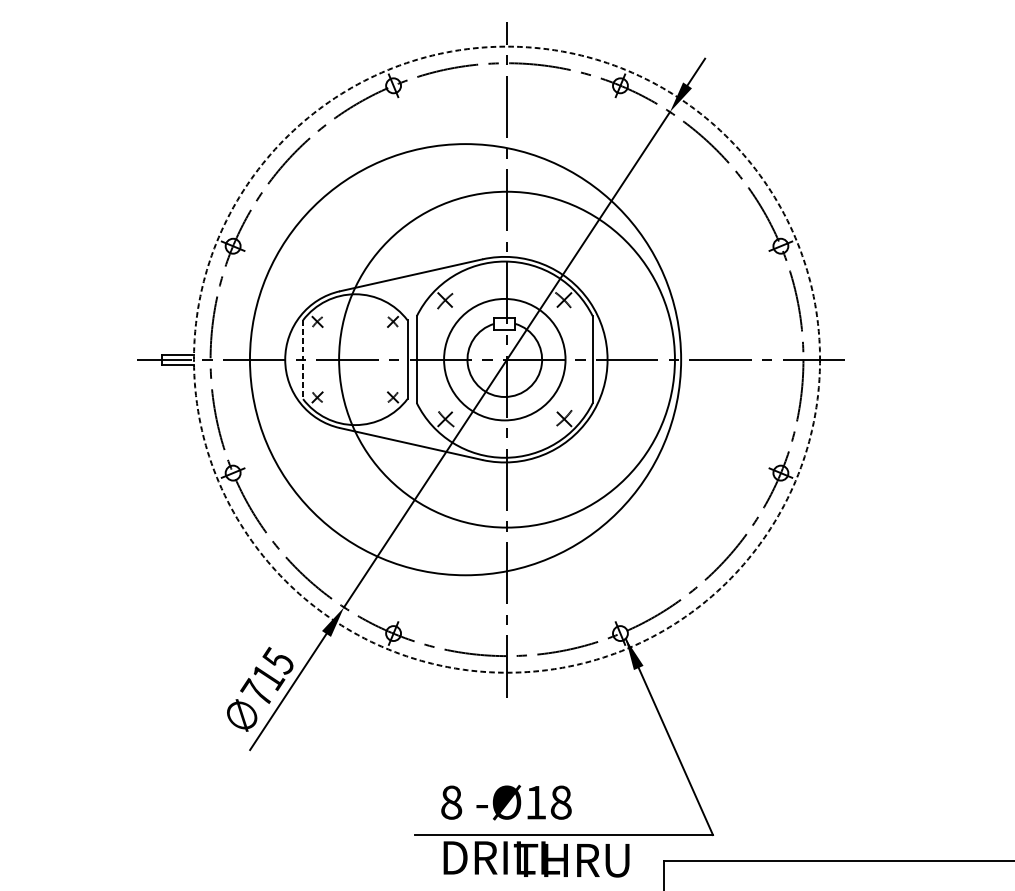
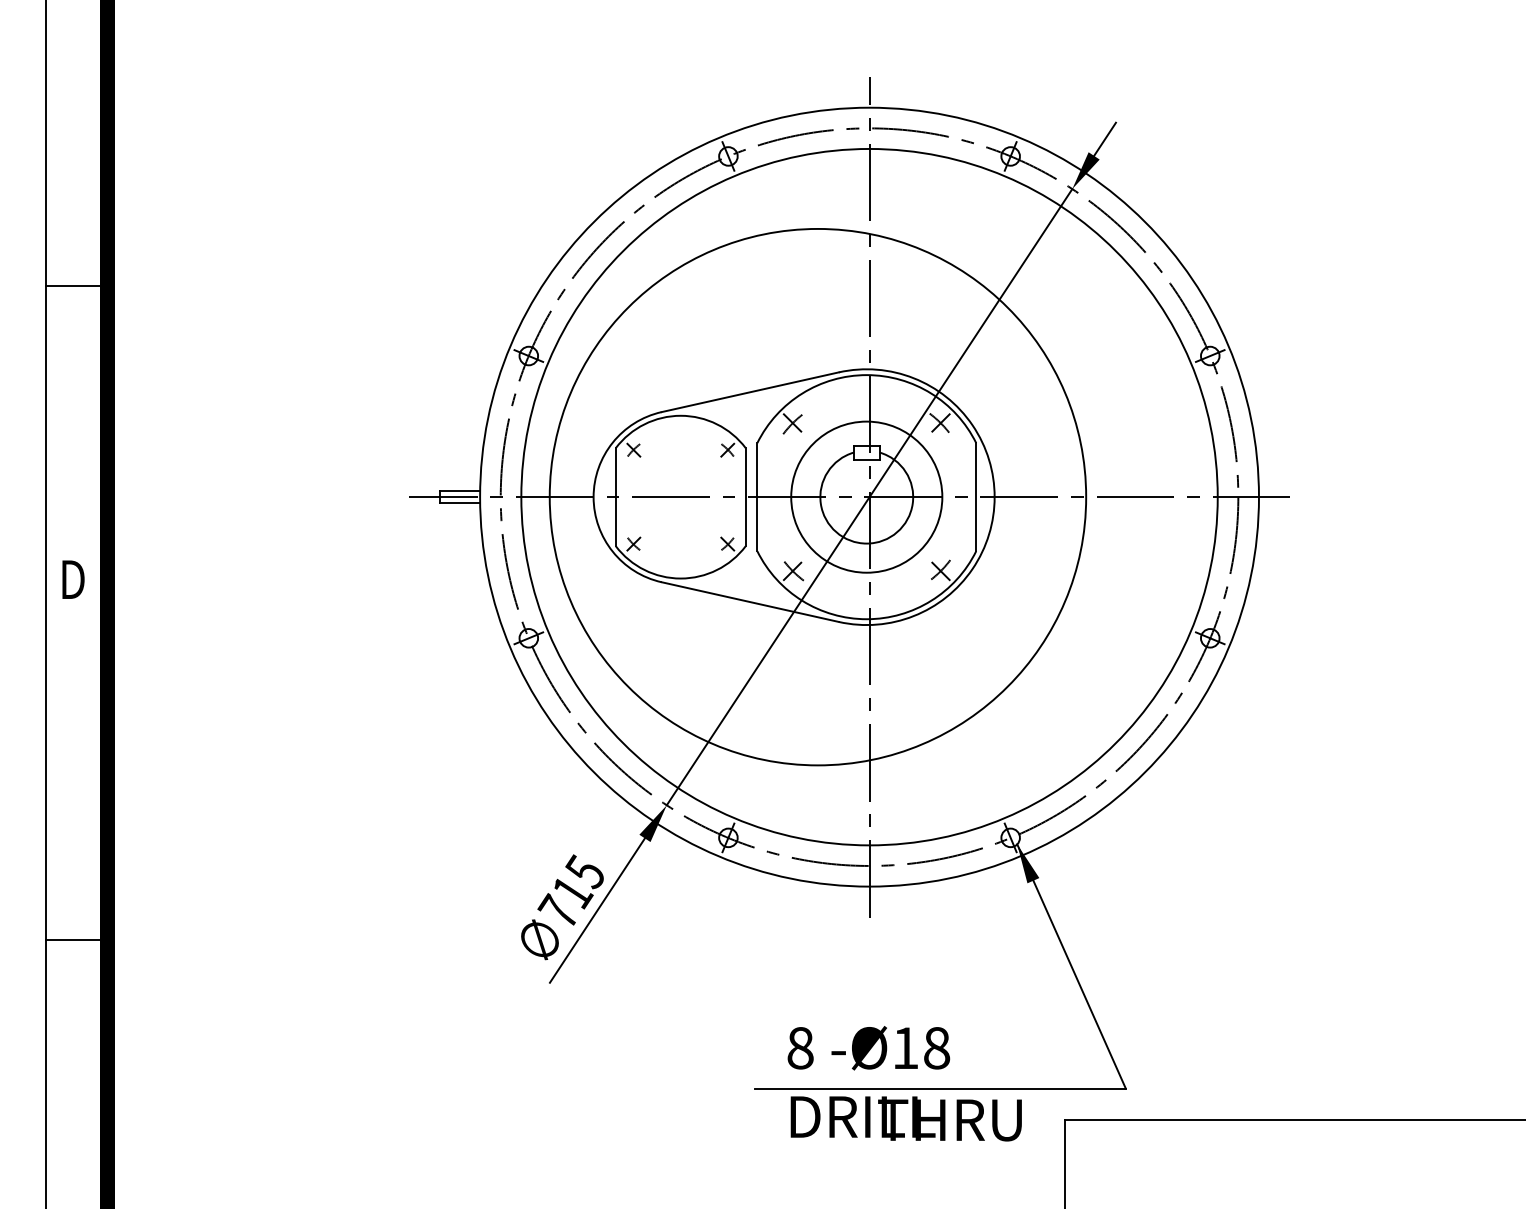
line: (302, 359) -> (615, 497), dashed -> solid
circle: (506, 359) -> (869, 496), dashed -> solid
circle: (506, 359) -> (869, 496), size x1.67

